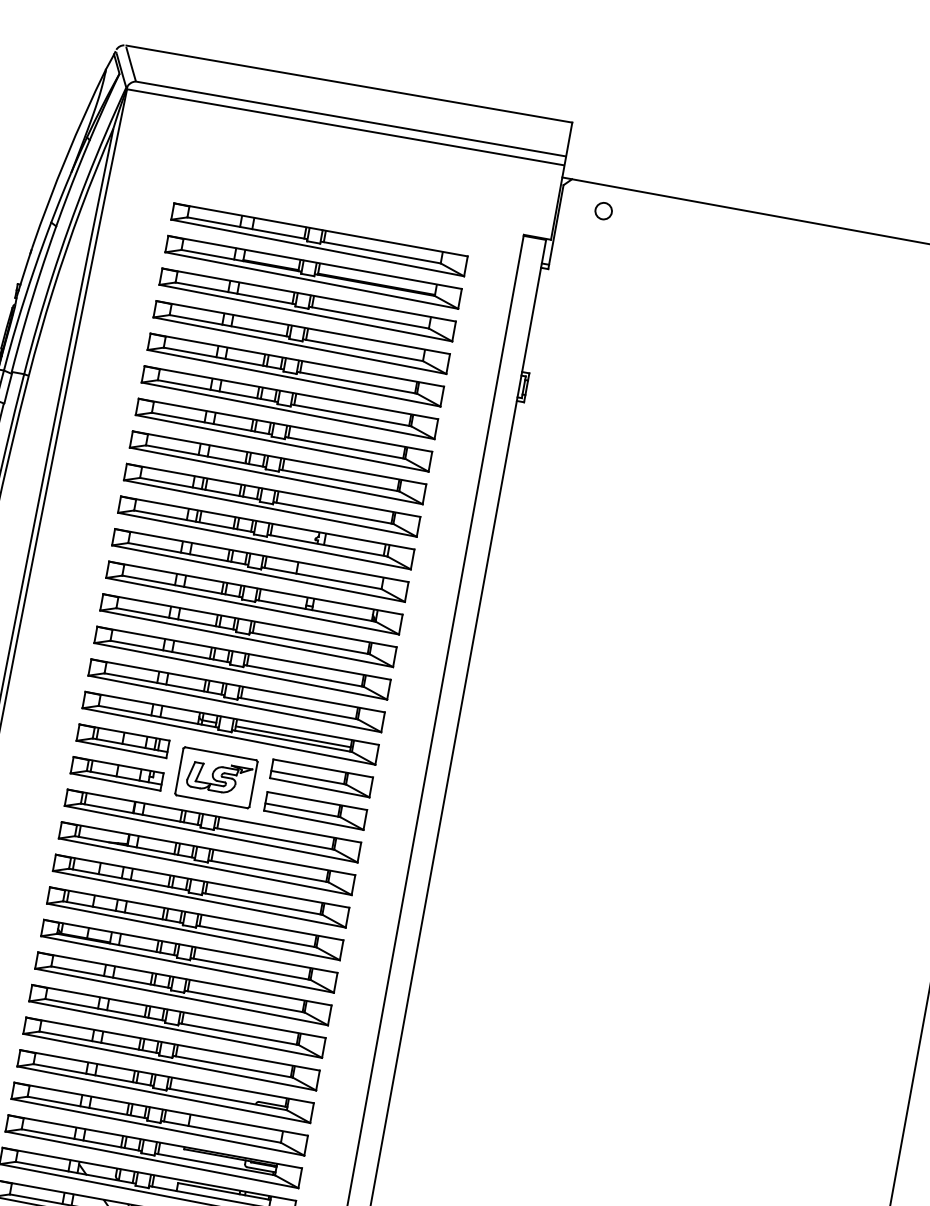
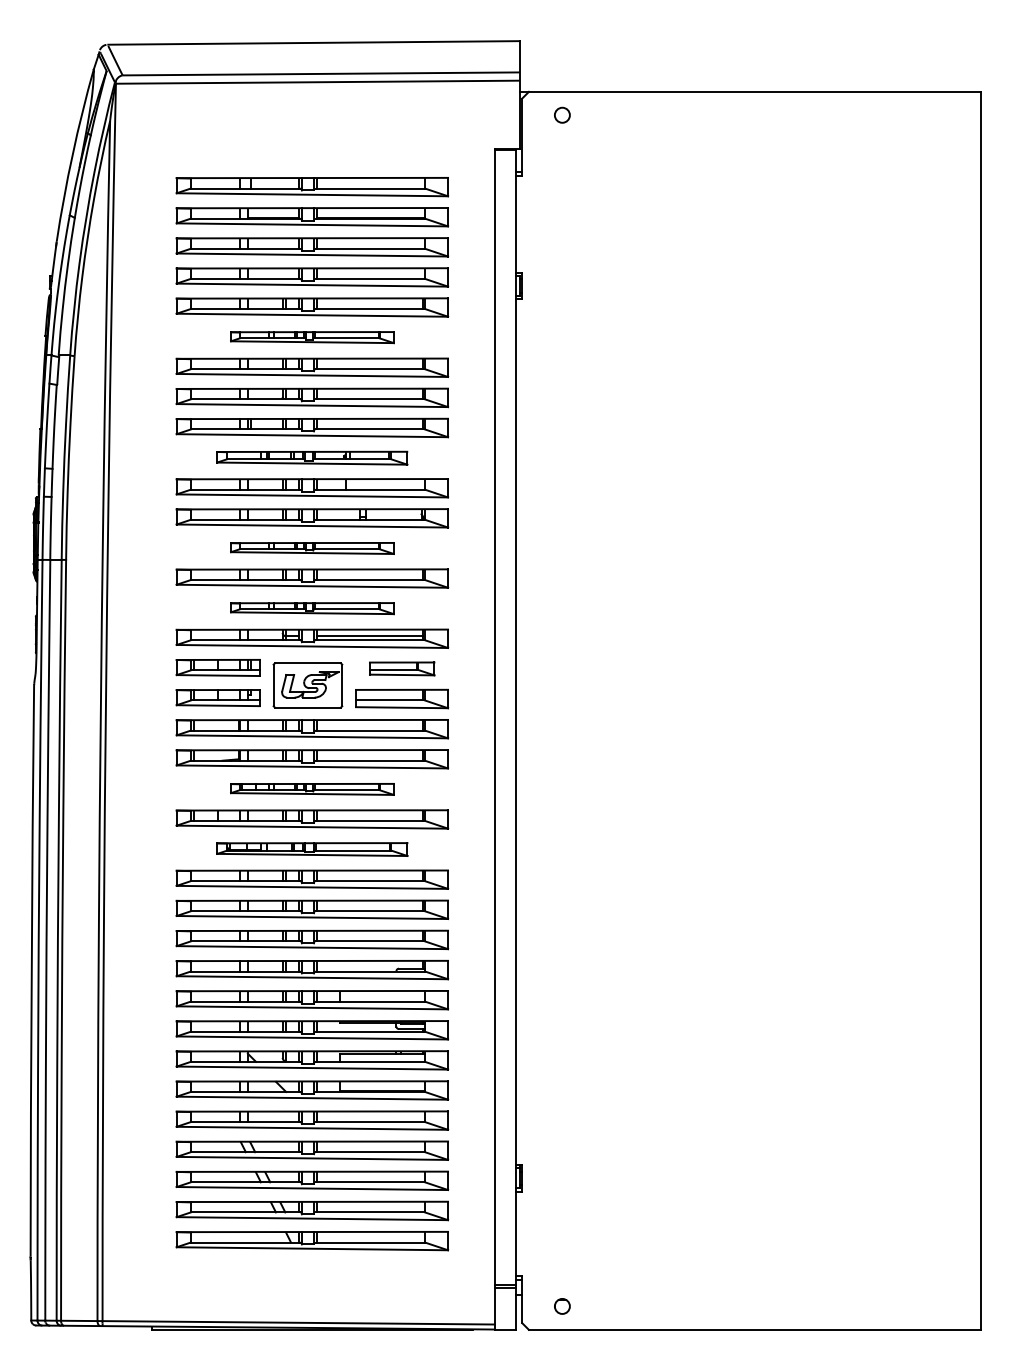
part: (289, 402) -> (312, 337), size x0.6
part: (264, 533) -> (311, 458), size x0.7
part: (248, 630) -> (312, 548), size x0.6
part: (236, 695) -> (312, 608), size x0.6
part: (322, 778) -> (402, 668), size x0.7
part: (200, 891) -> (312, 789), size x0.6
part: (189, 956) -> (312, 849), size x0.7

